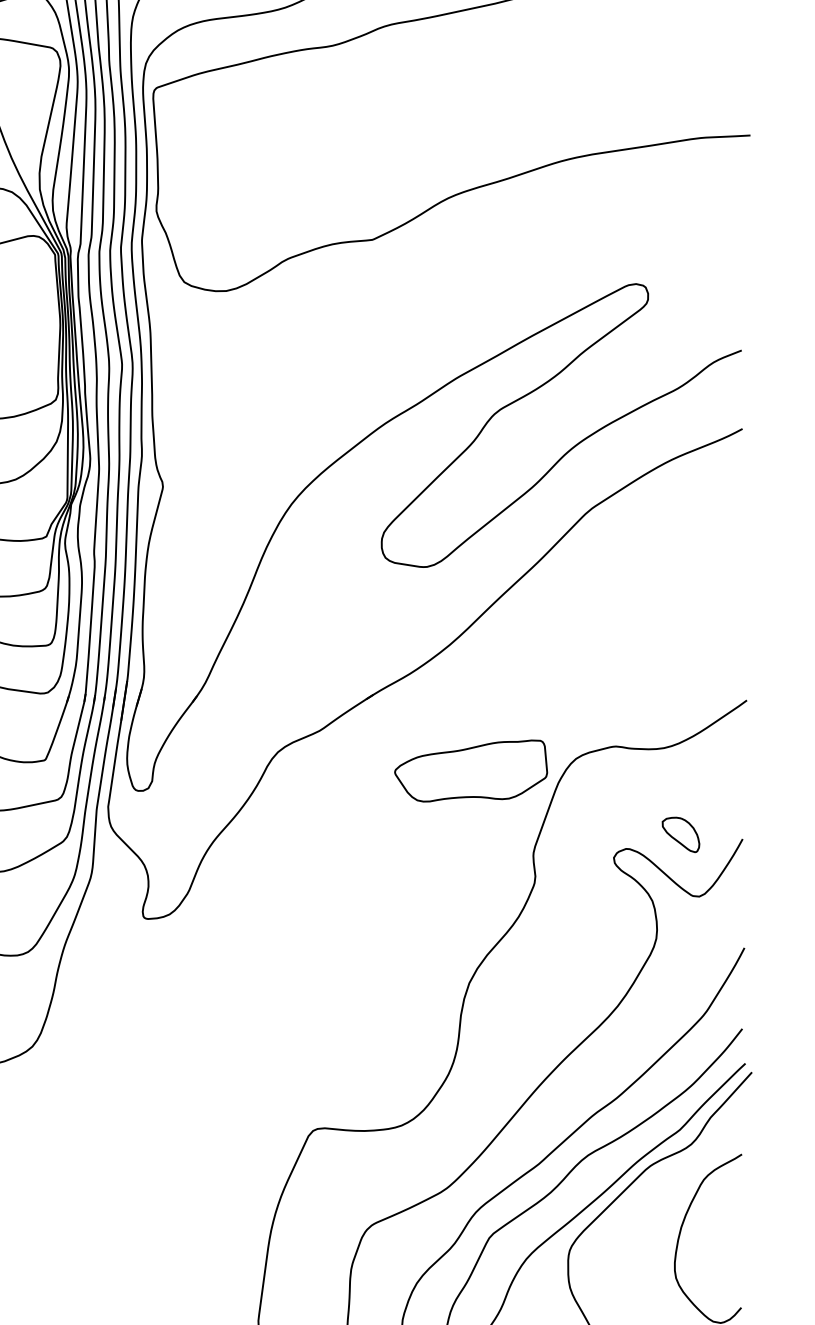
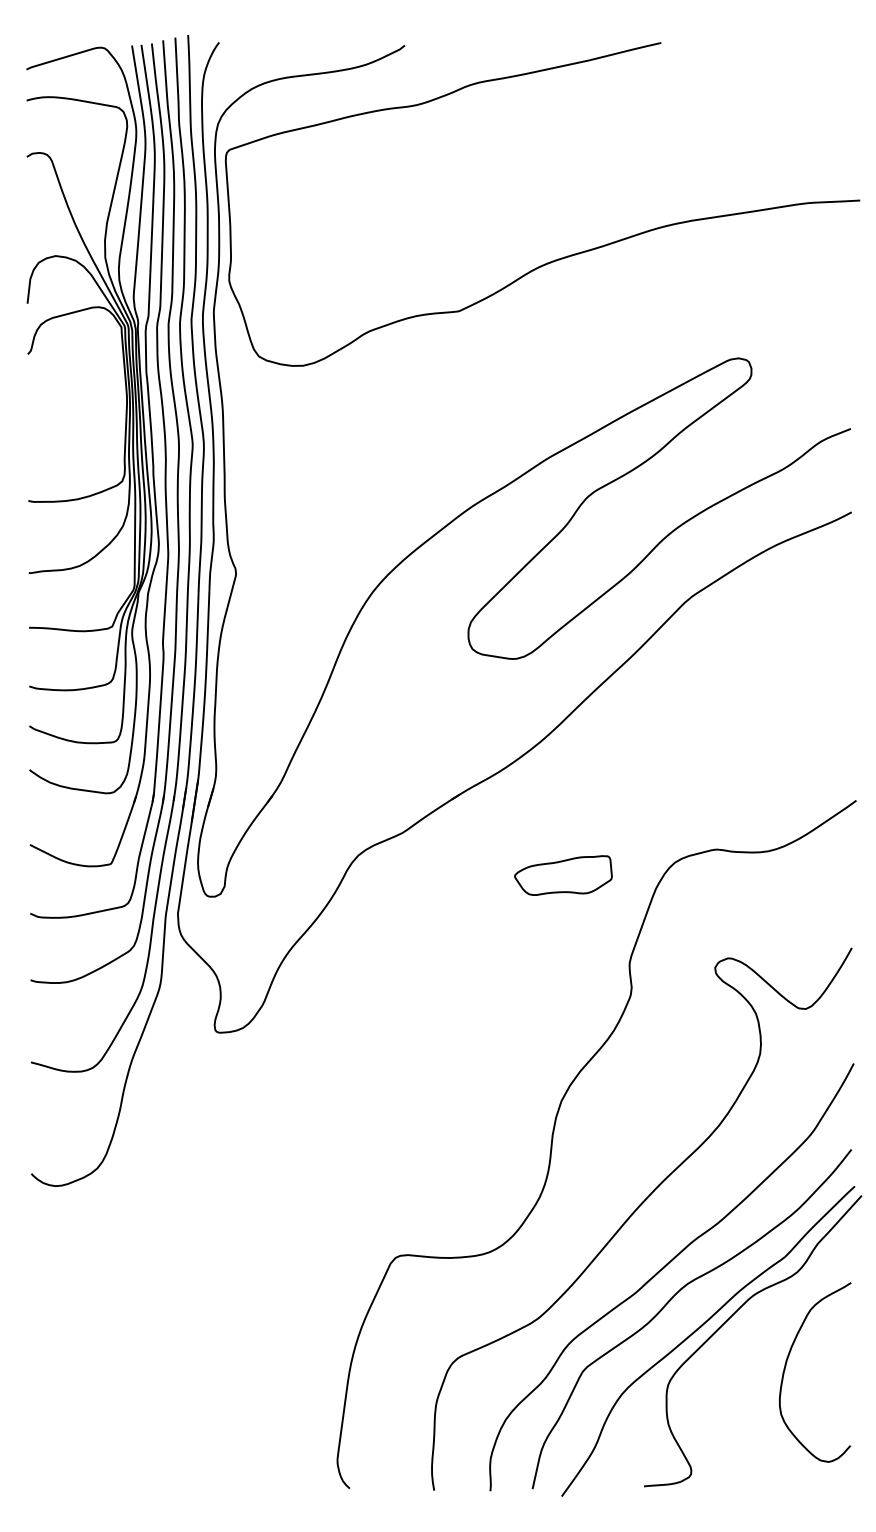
part: (471, 770) -> (563, 875), size x0.6
part: (681, 834) -> (786, 943), removed

